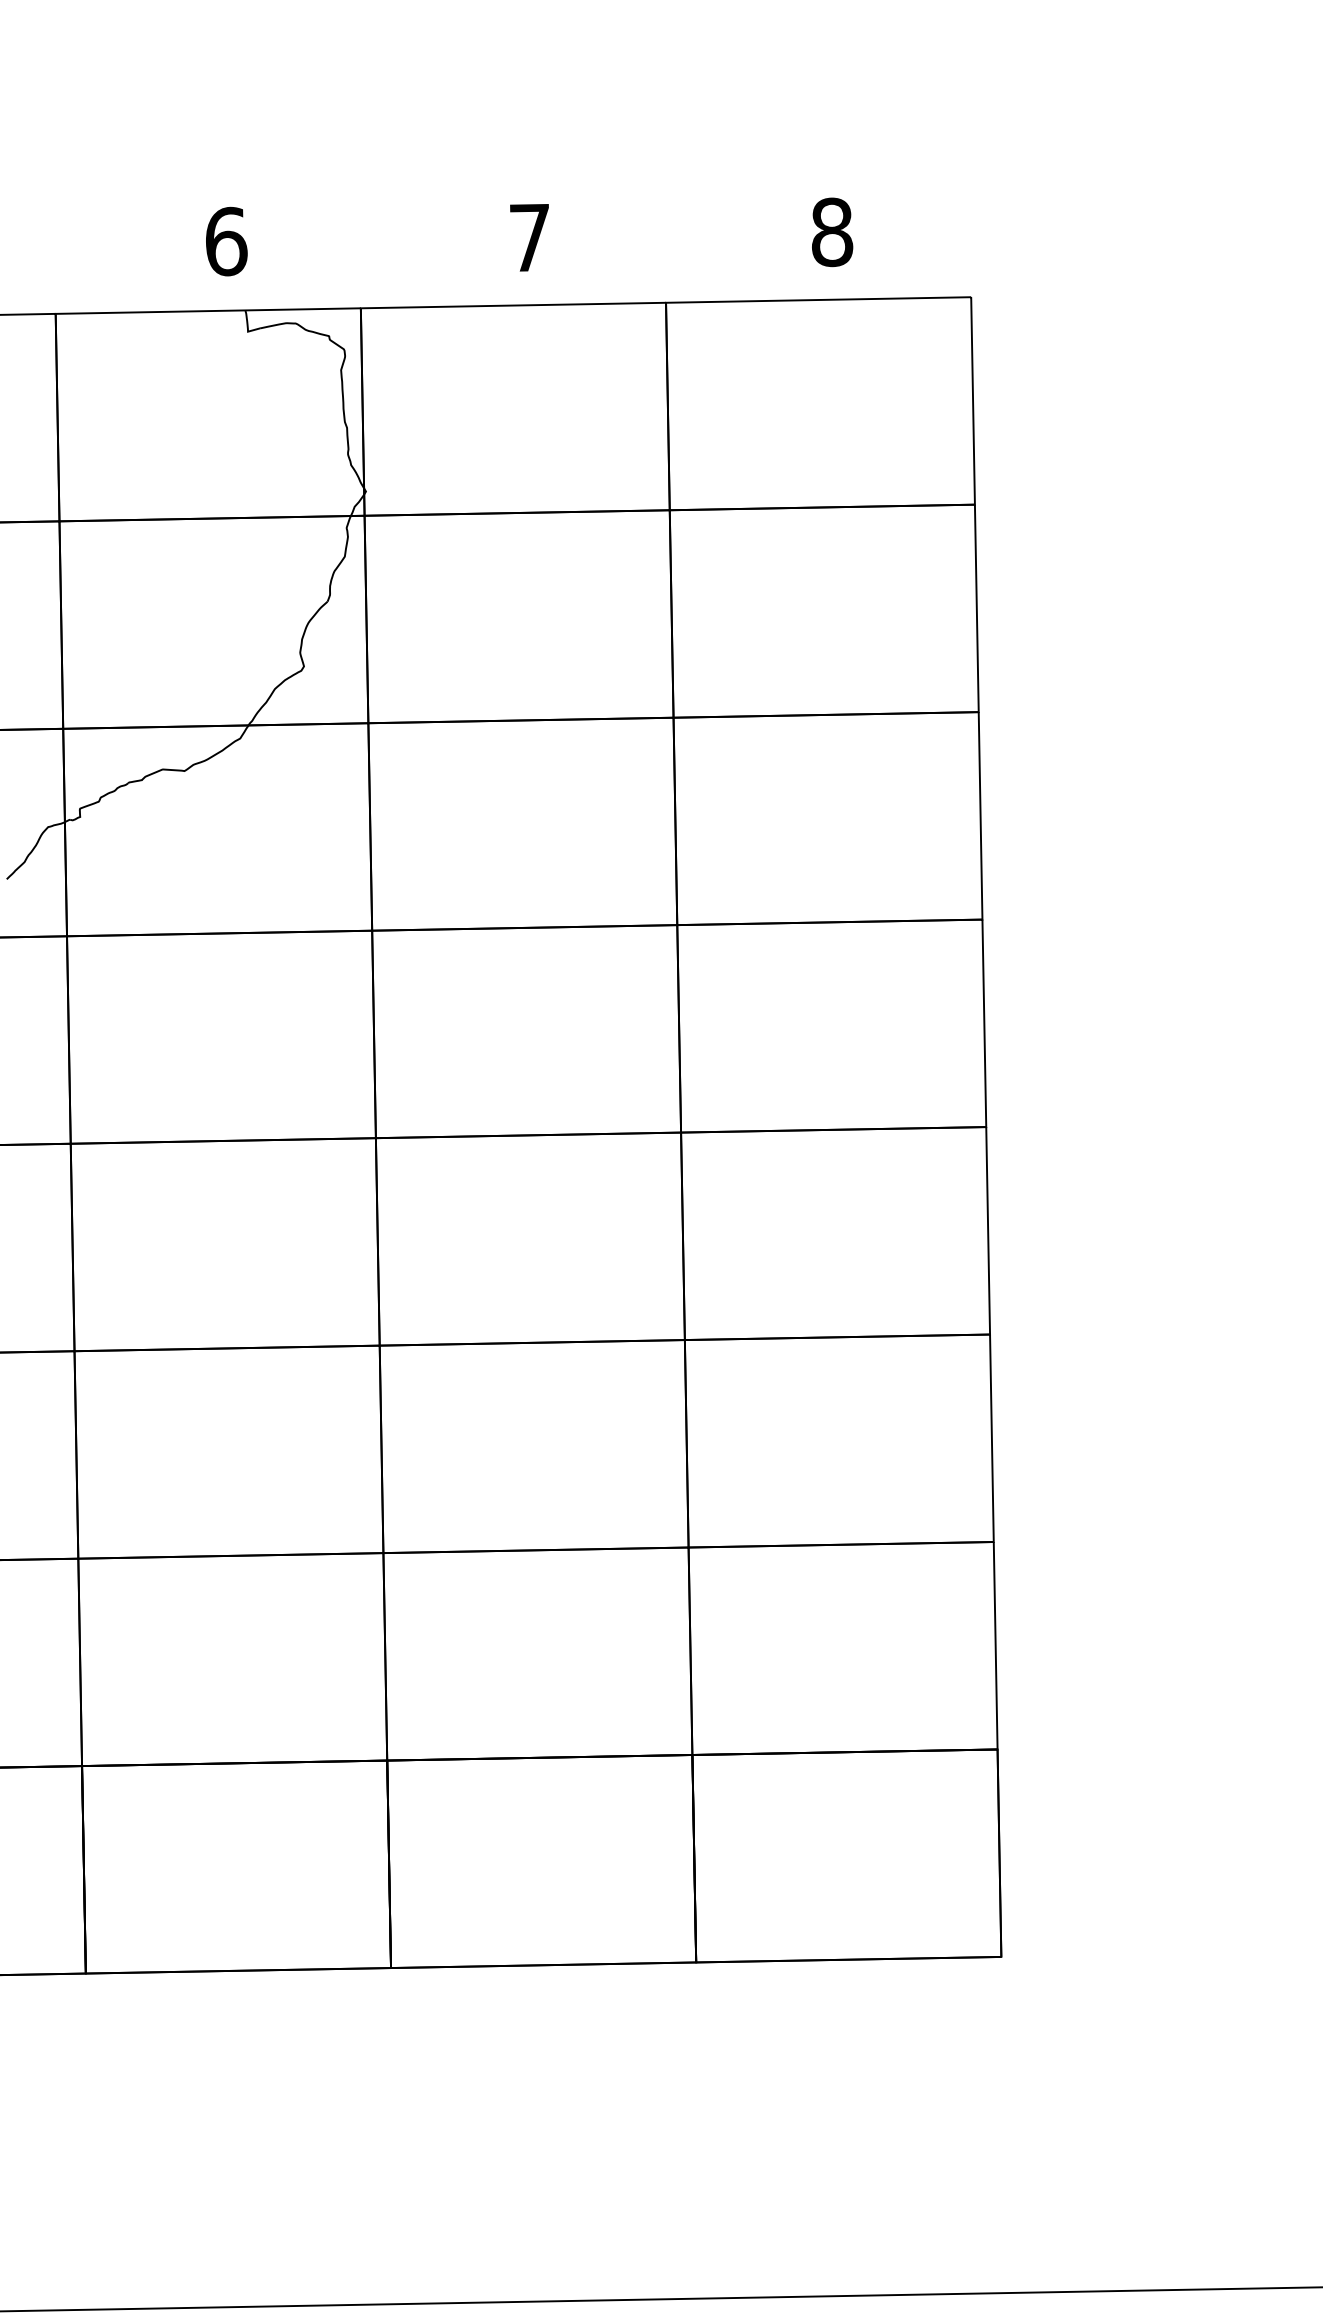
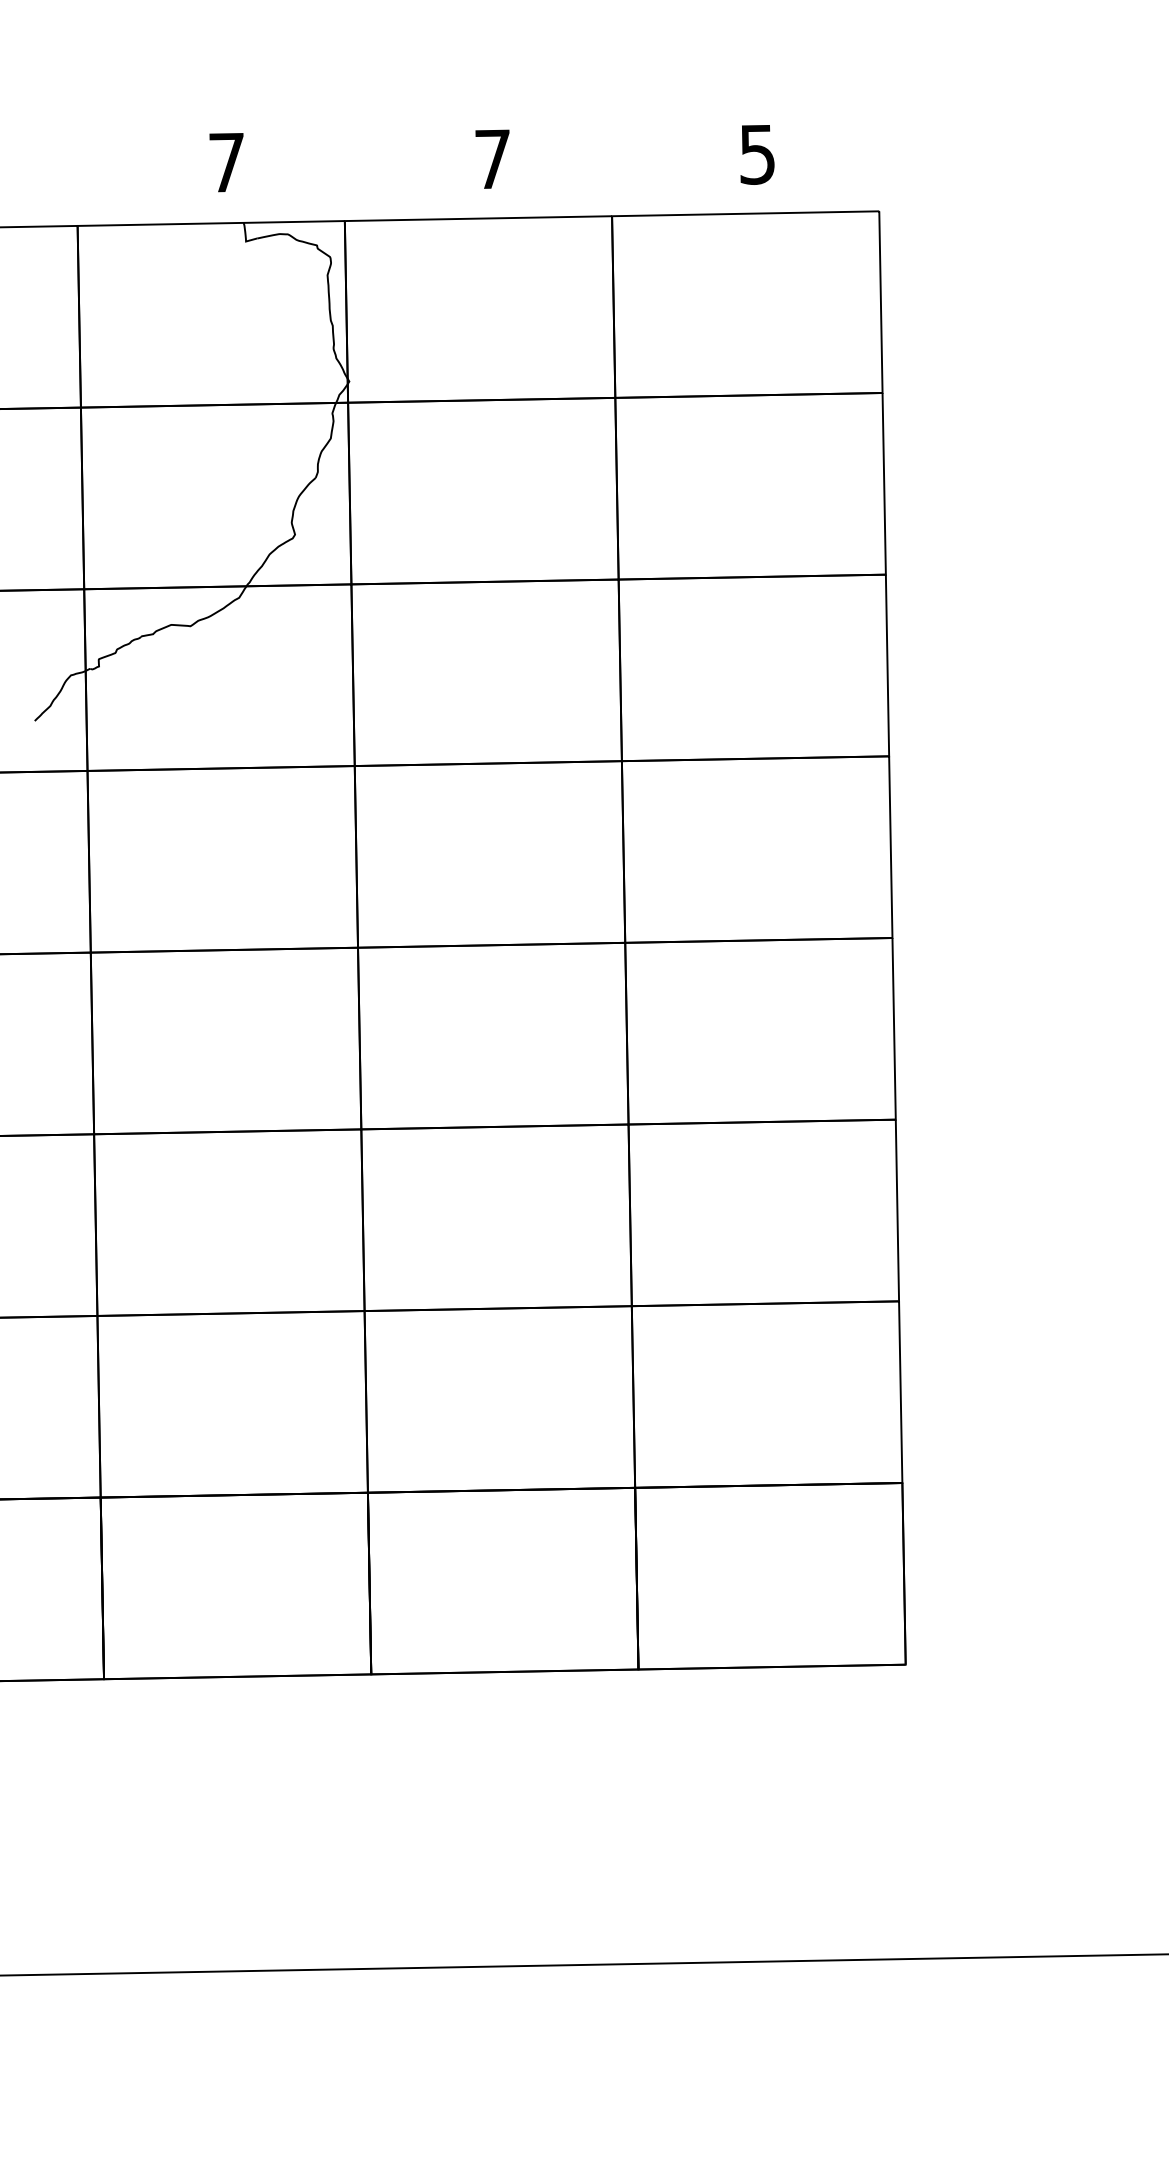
text: (832, 232) -> (757, 154), 8 -> 5
text: (226, 241) -> (227, 162), 6 -> 7

